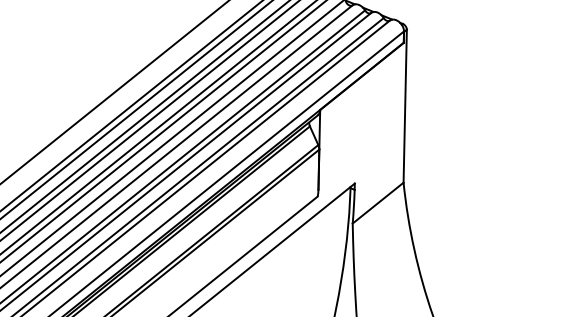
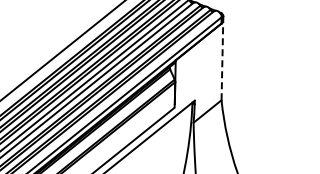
line: (405, 106) -> (222, 58), solid -> dashed

